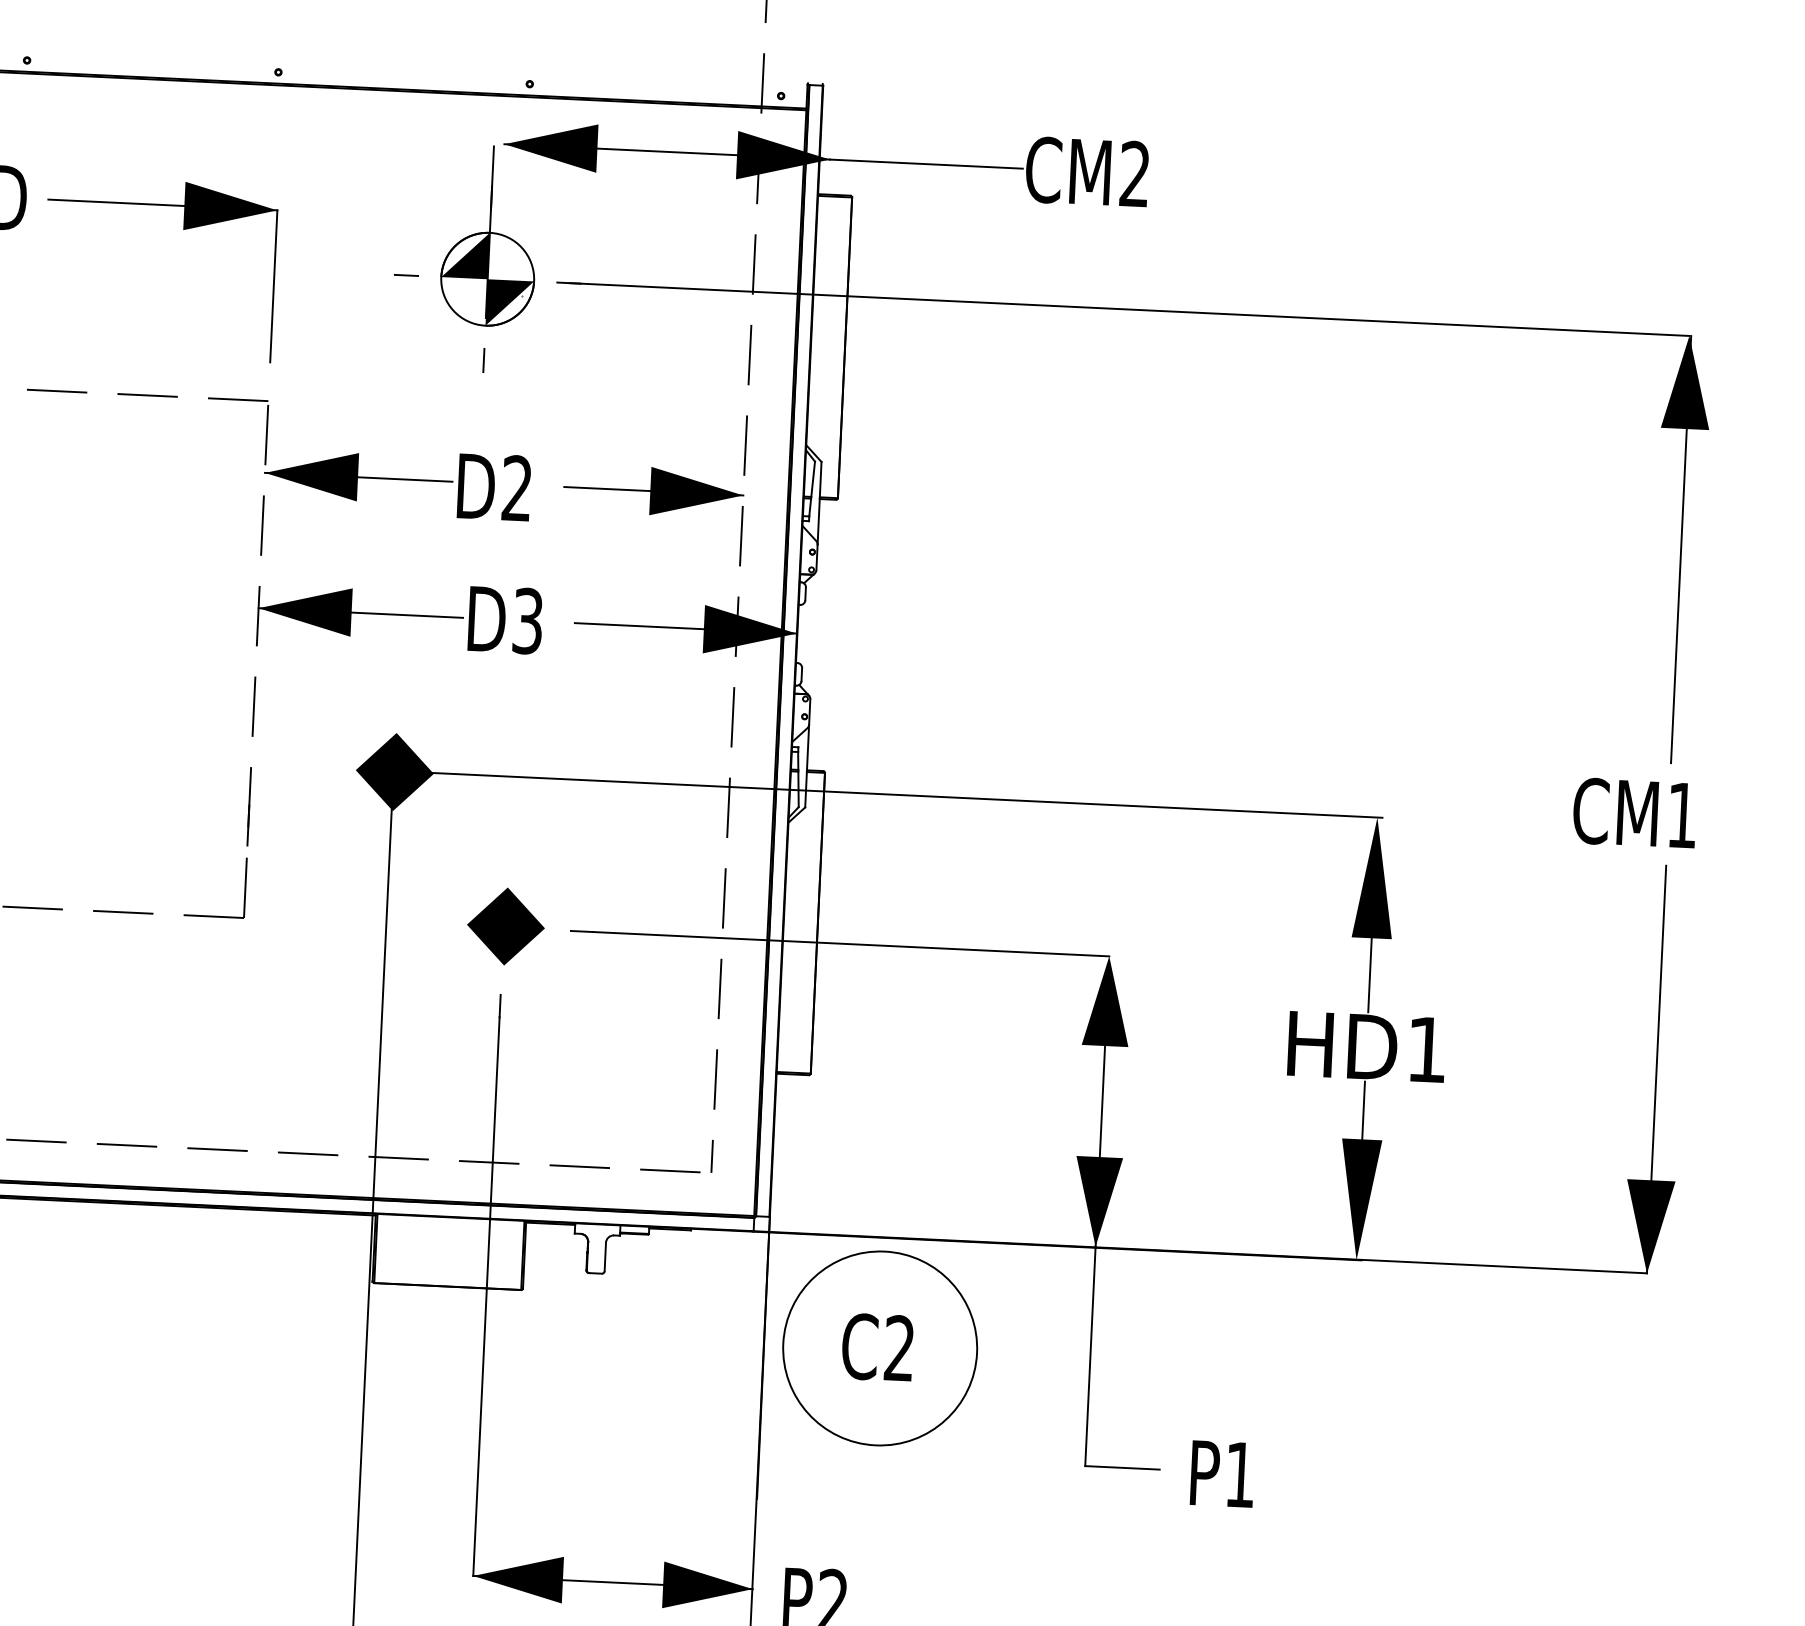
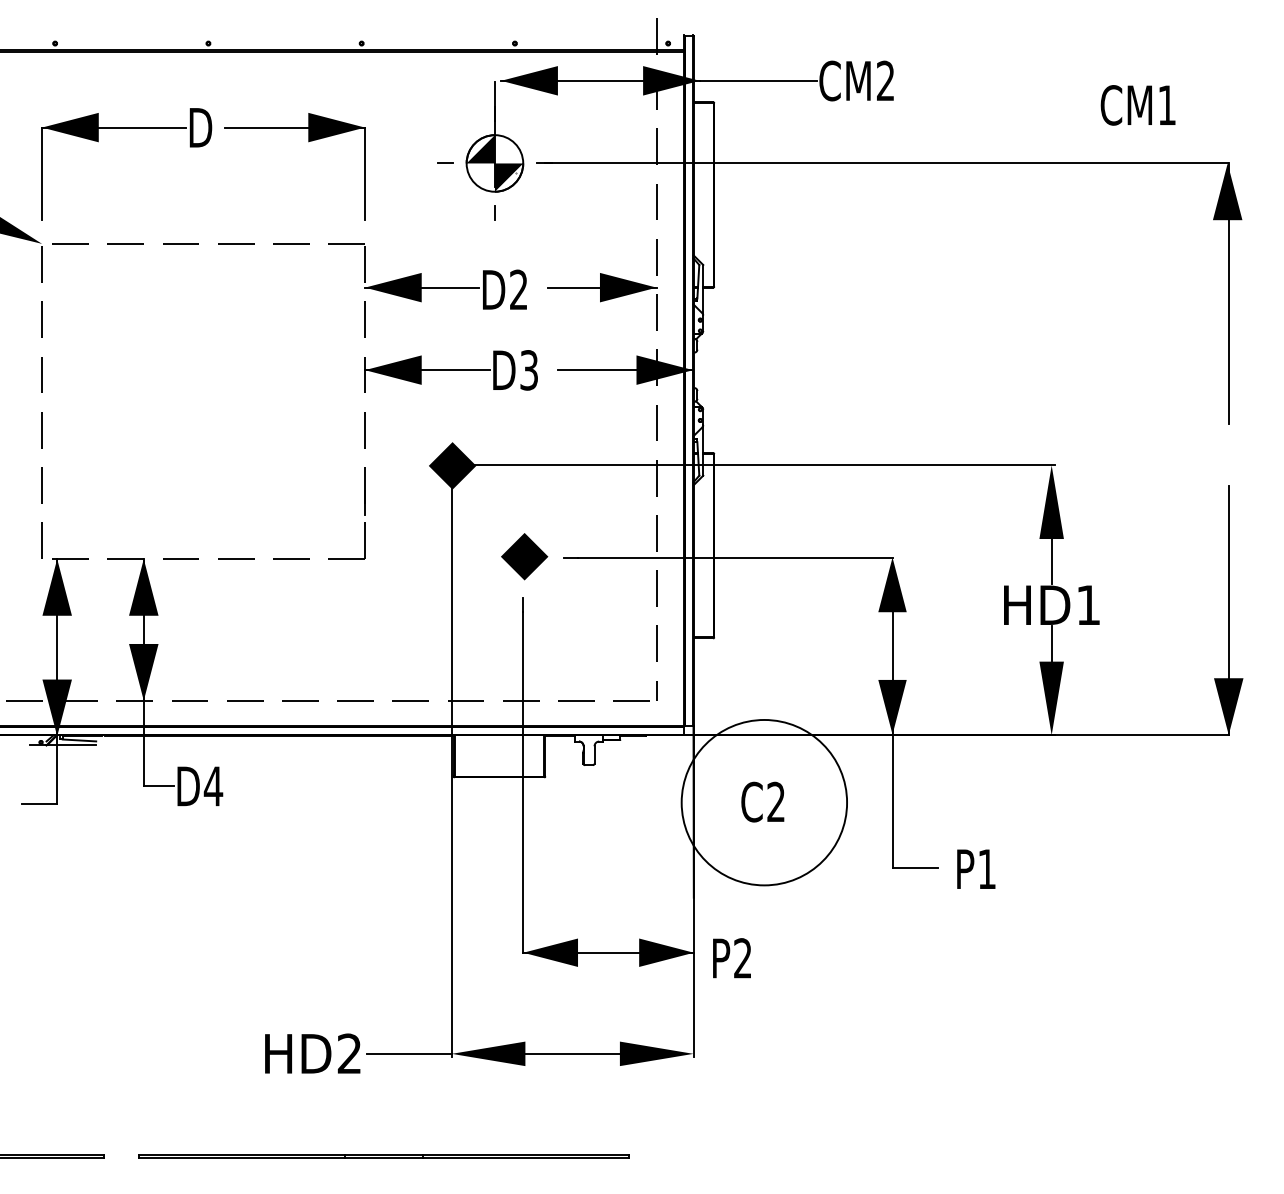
text: (1633, 813) -> (1137, 105), moved
circle: (880, 1348) -> (764, 802), size x1.4

